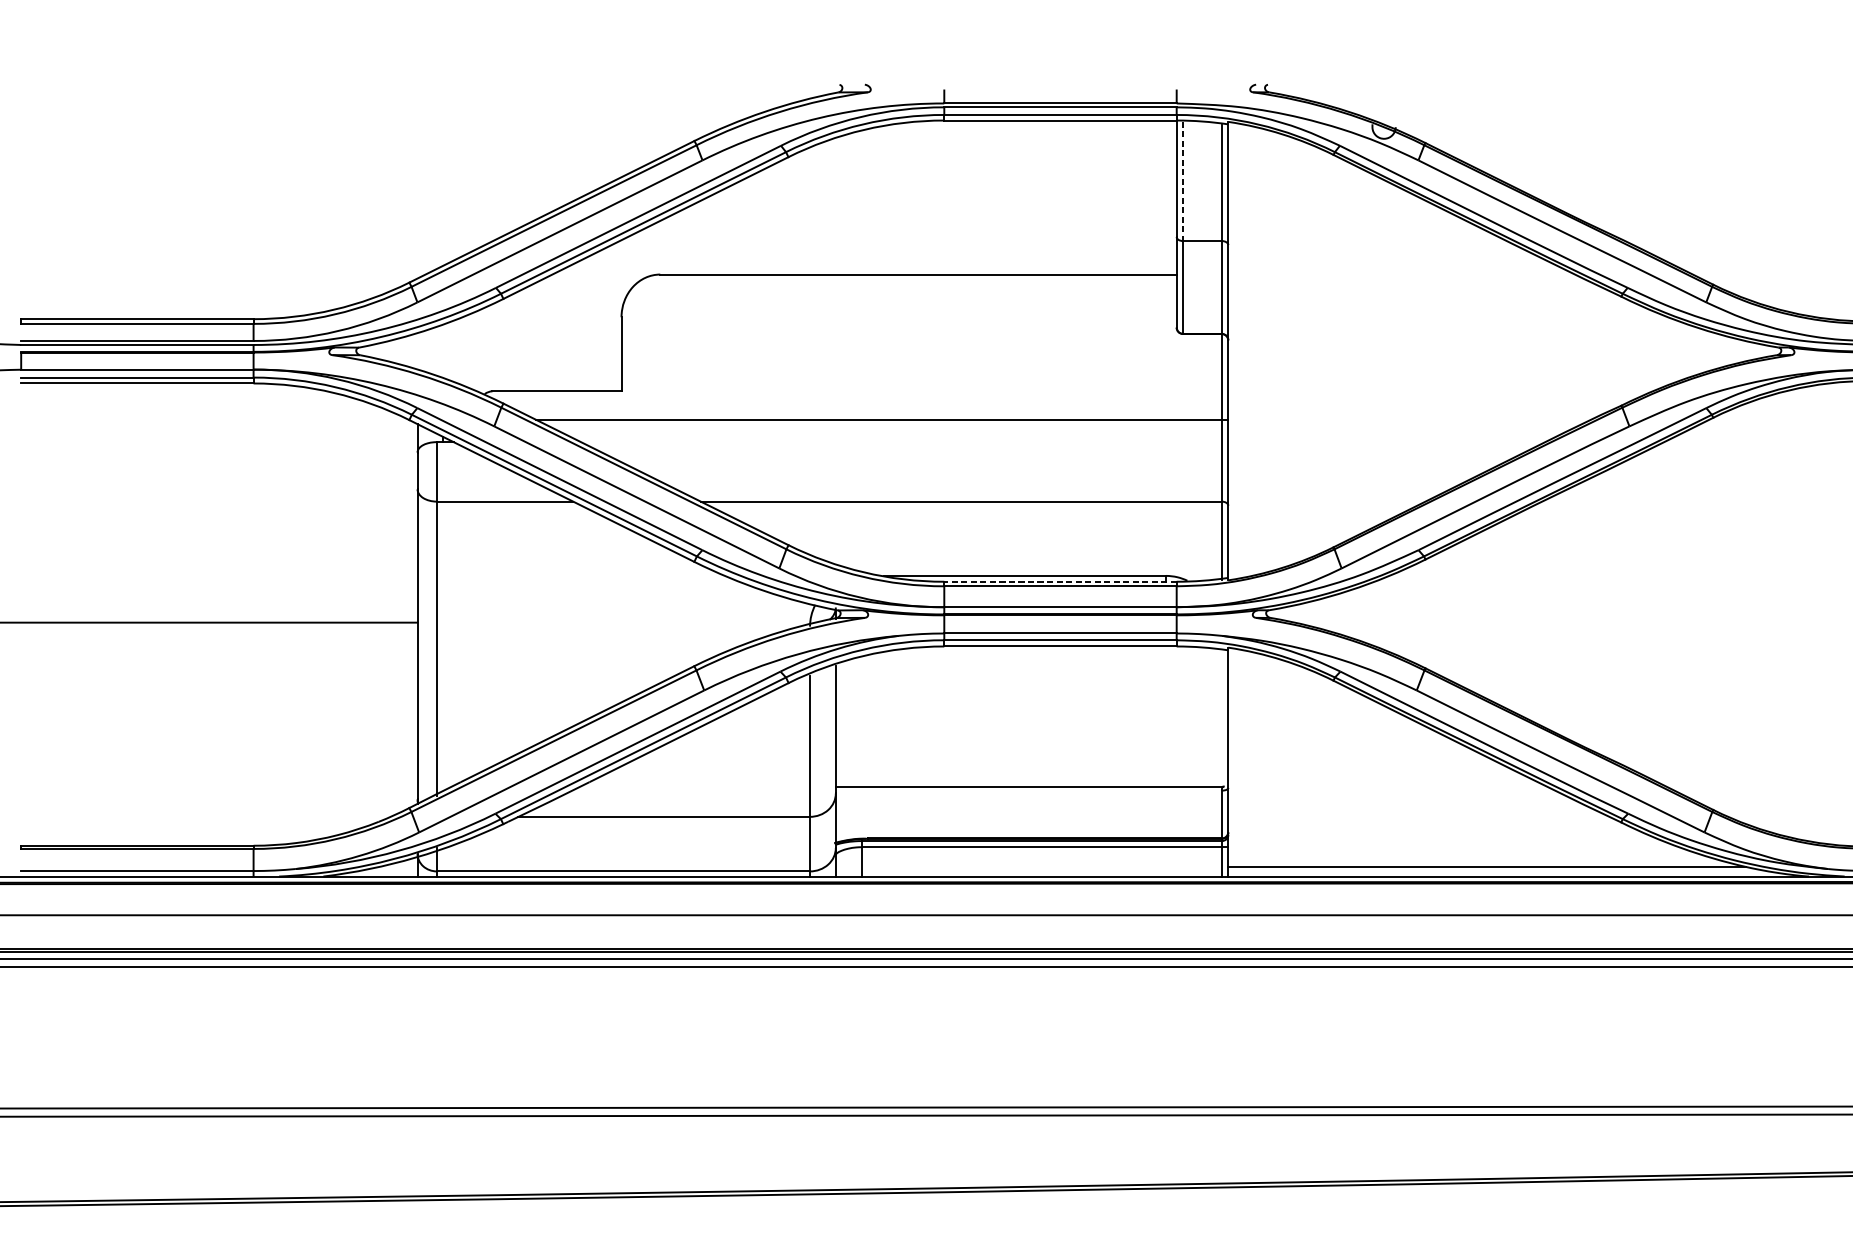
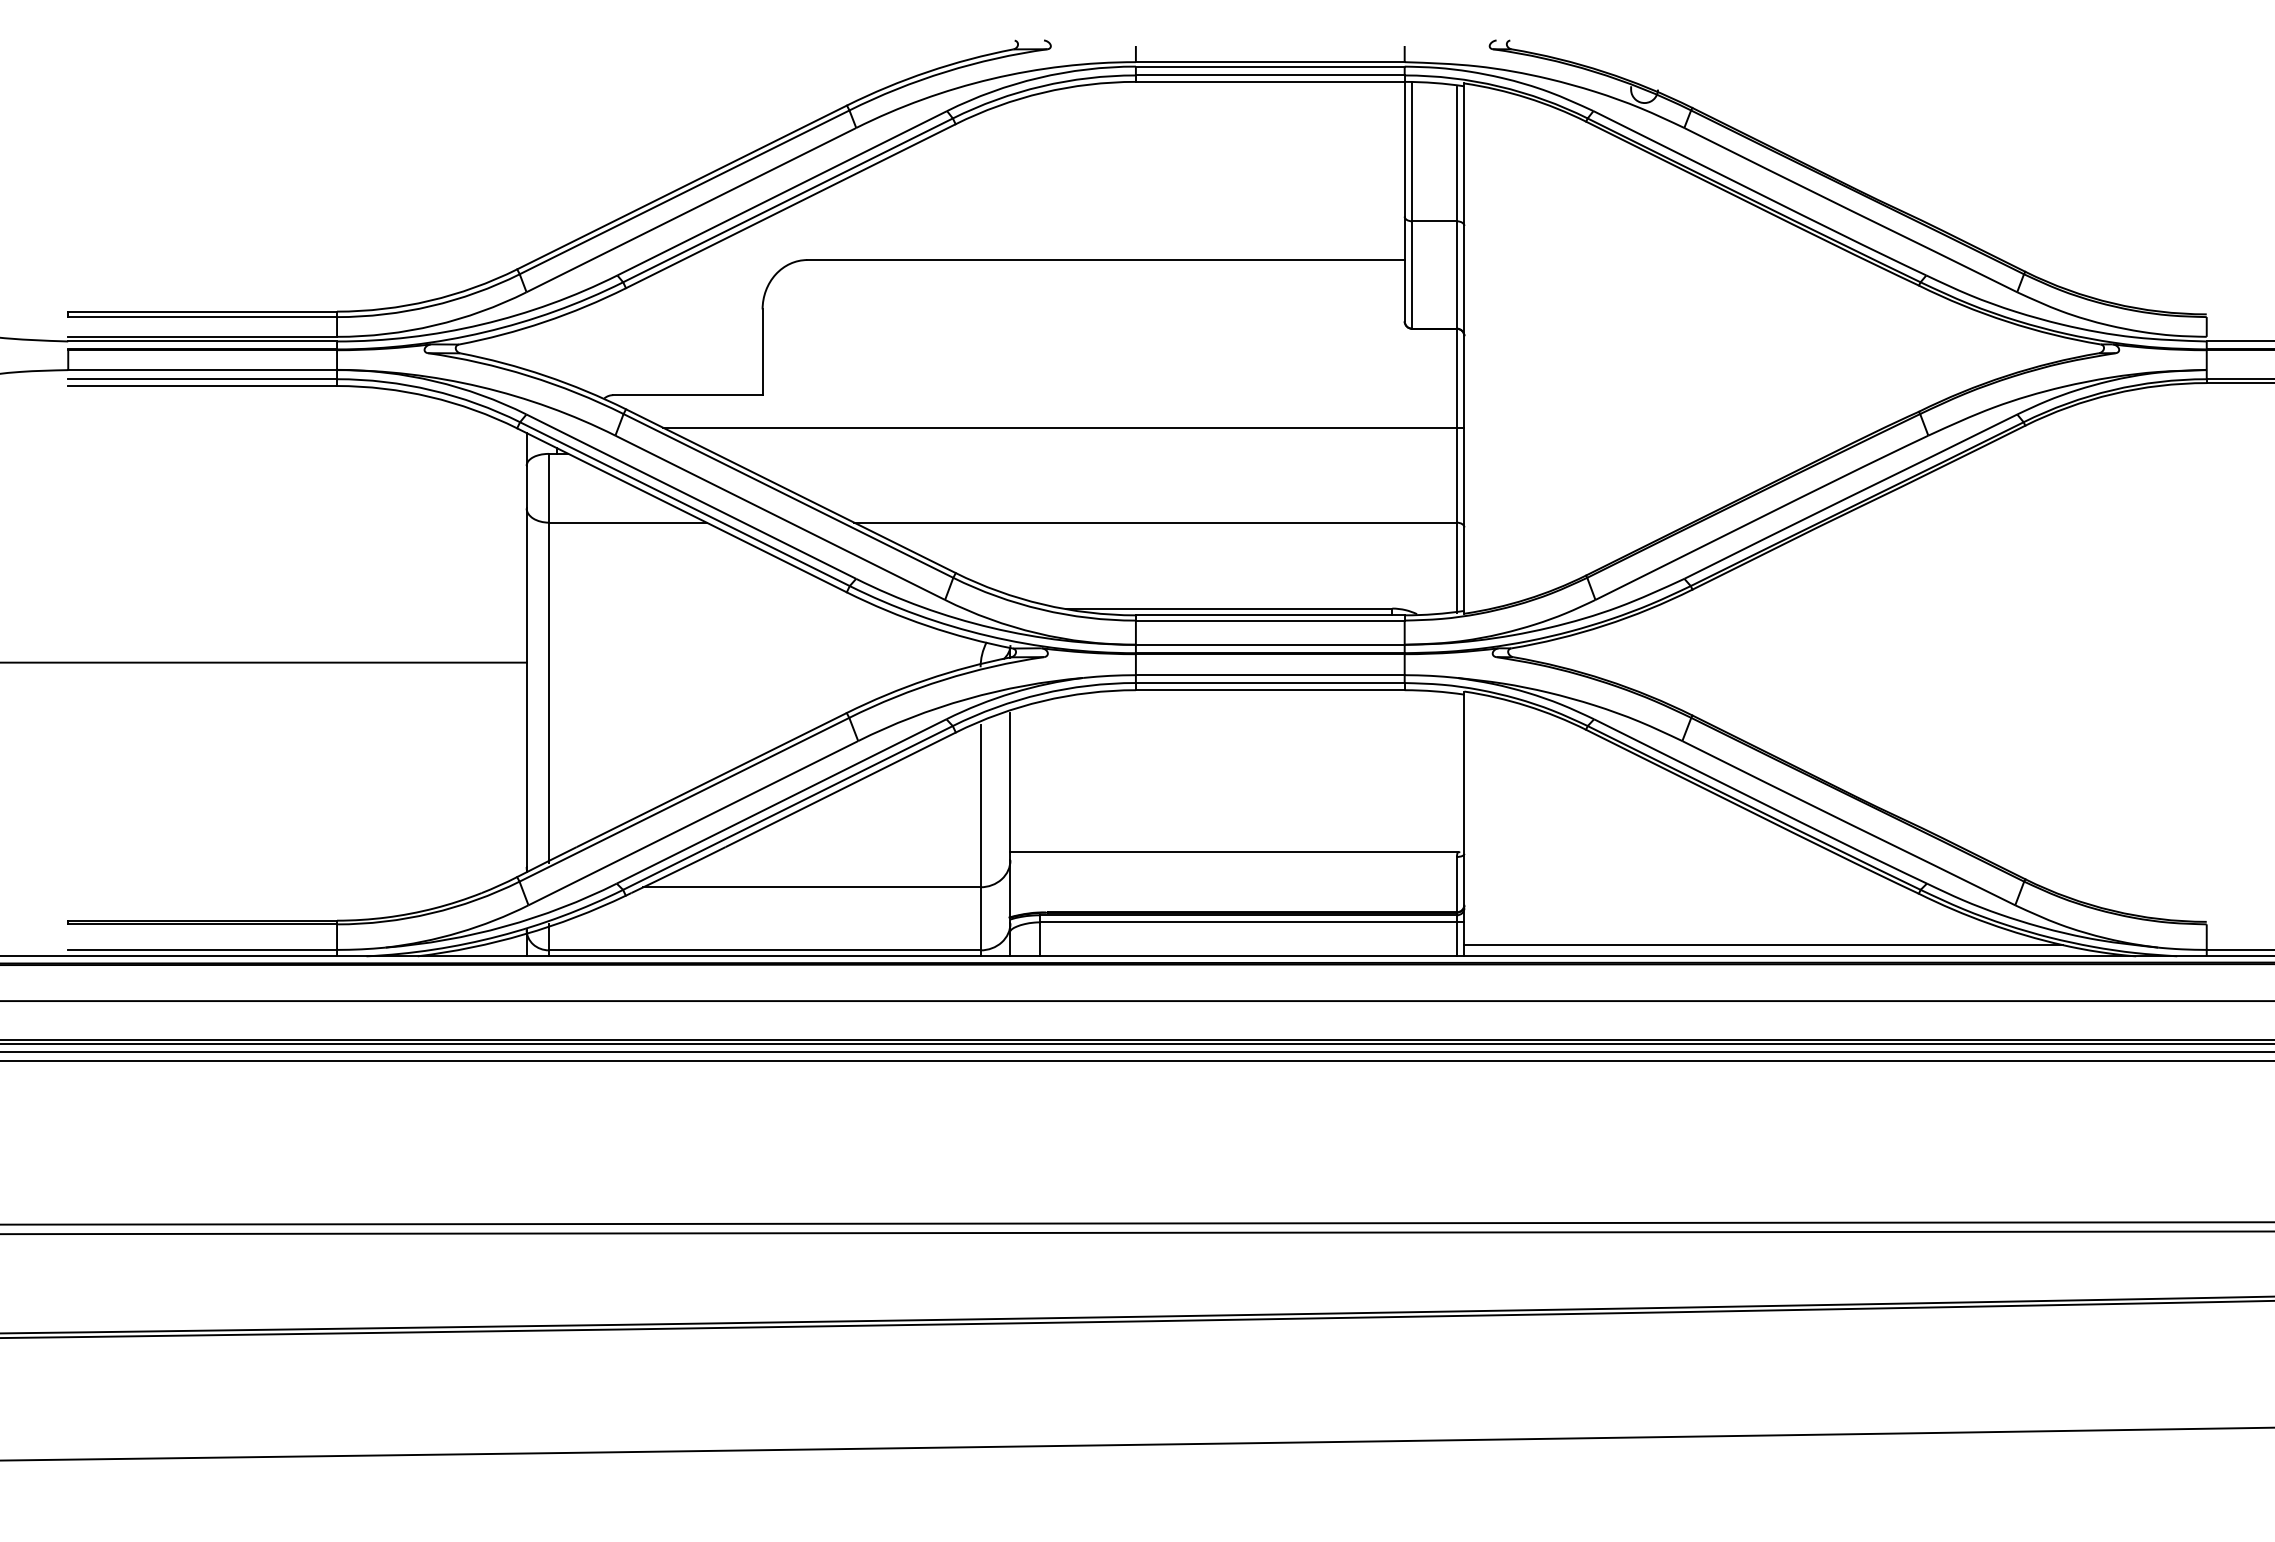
line: (1183, 181) -> (1412, 152), dashed -> solid
line: (1059, 581) -> (1269, 615), dashed -> solid

